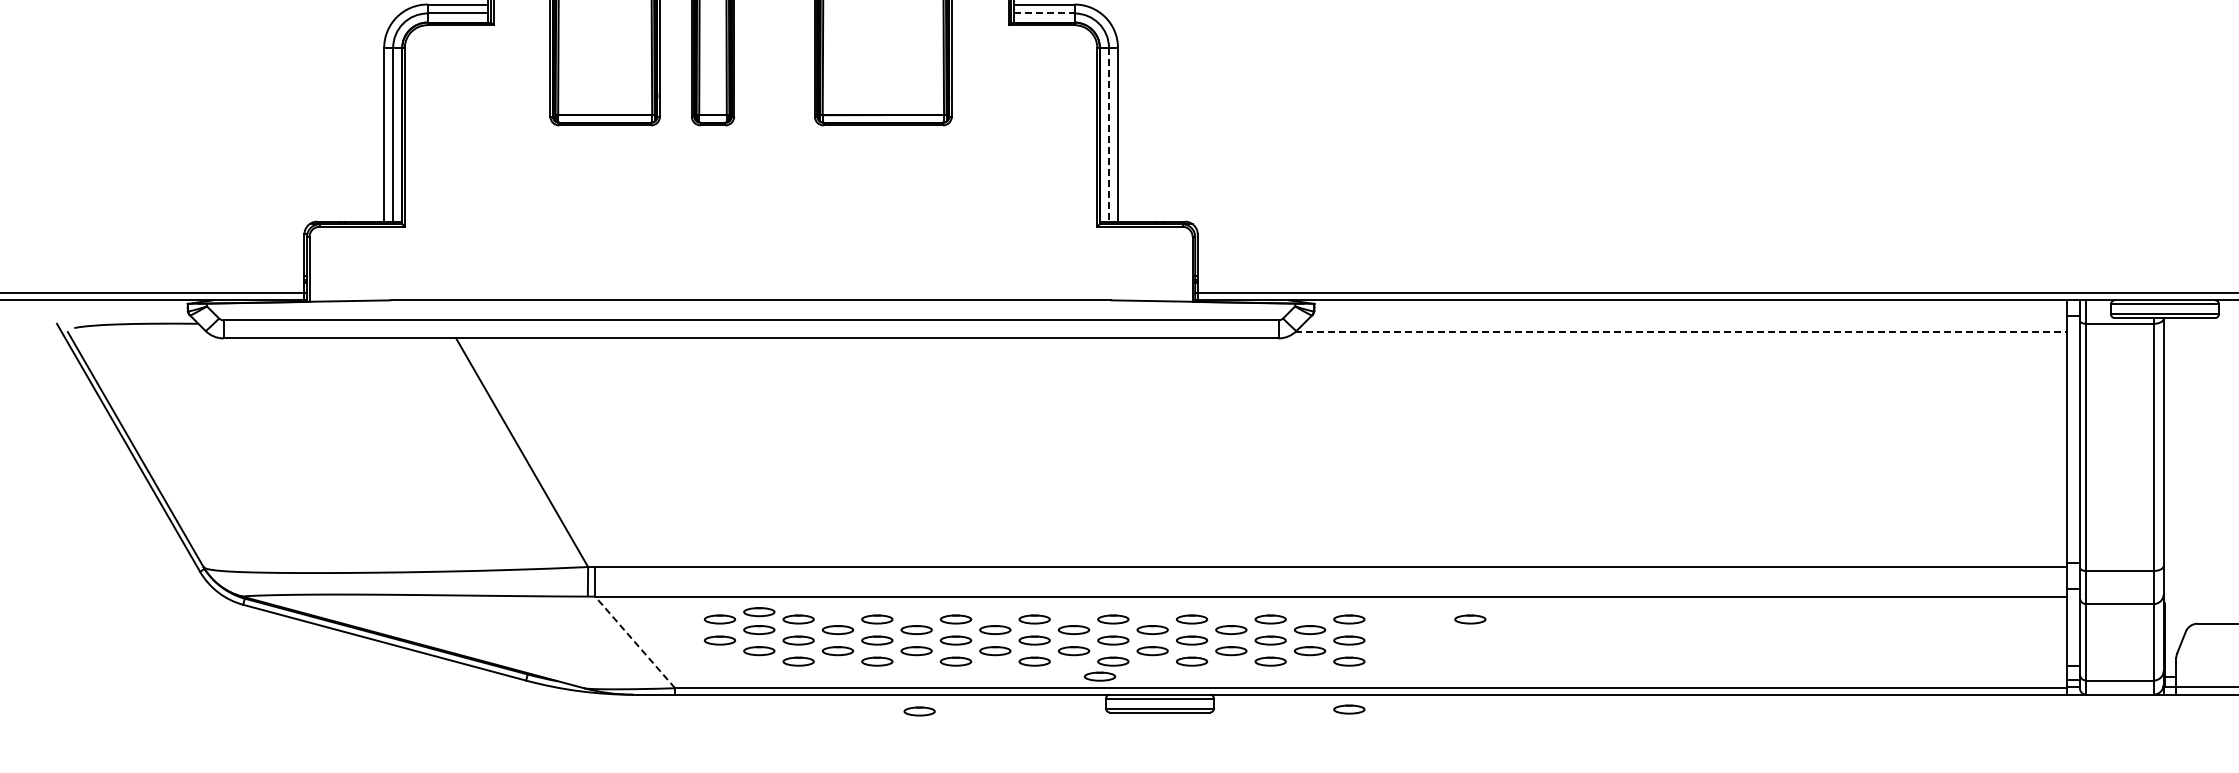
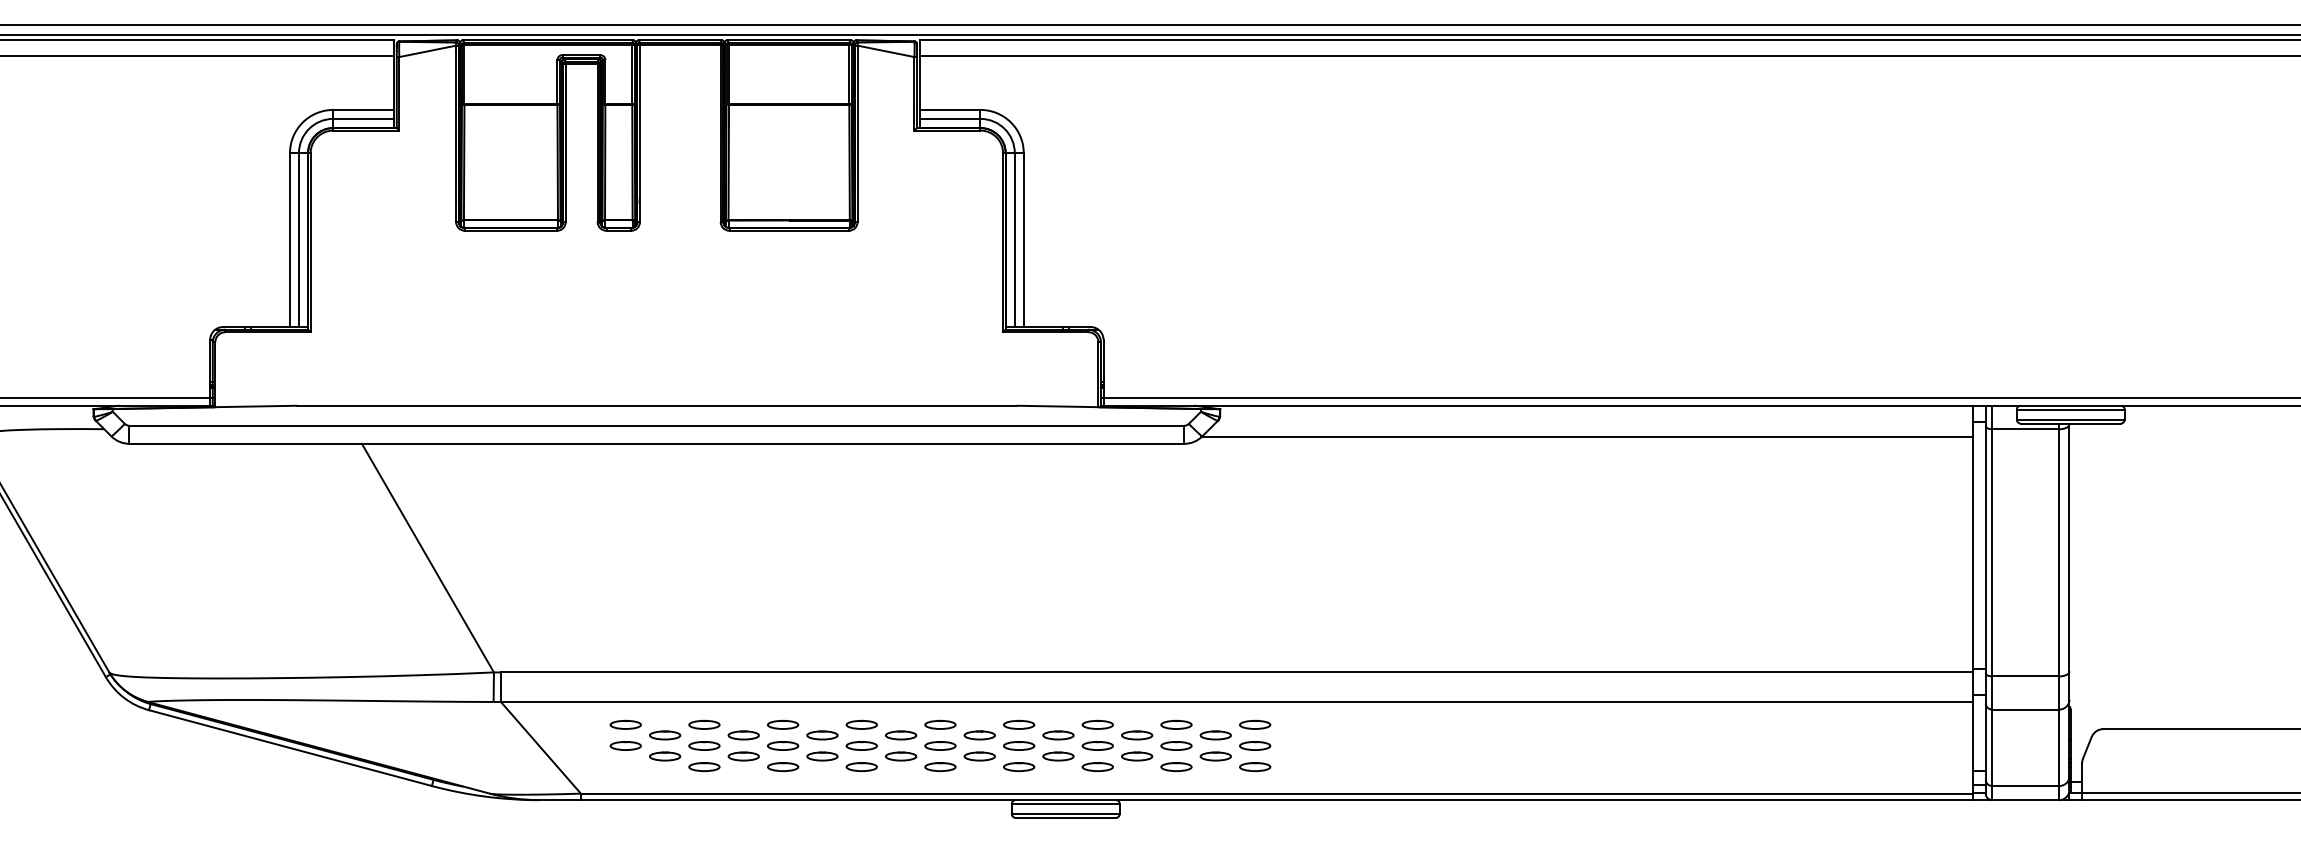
line: (1044, 13) -> (950, 118), dashed -> solid
line: (1108, 135) -> (1014, 240), dashed -> solid
line: (1681, 332) -> (1587, 437), dashed -> solid
part: (759, 612) -> (665, 717), removed
part: (1470, 619) -> (1376, 724), removed
line: (634, 642) -> (540, 747), dashed -> solid
part: (1099, 676) -> (1005, 781), removed
part: (1349, 709) -> (1255, 814), removed
part: (919, 711) -> (825, 816), removed

